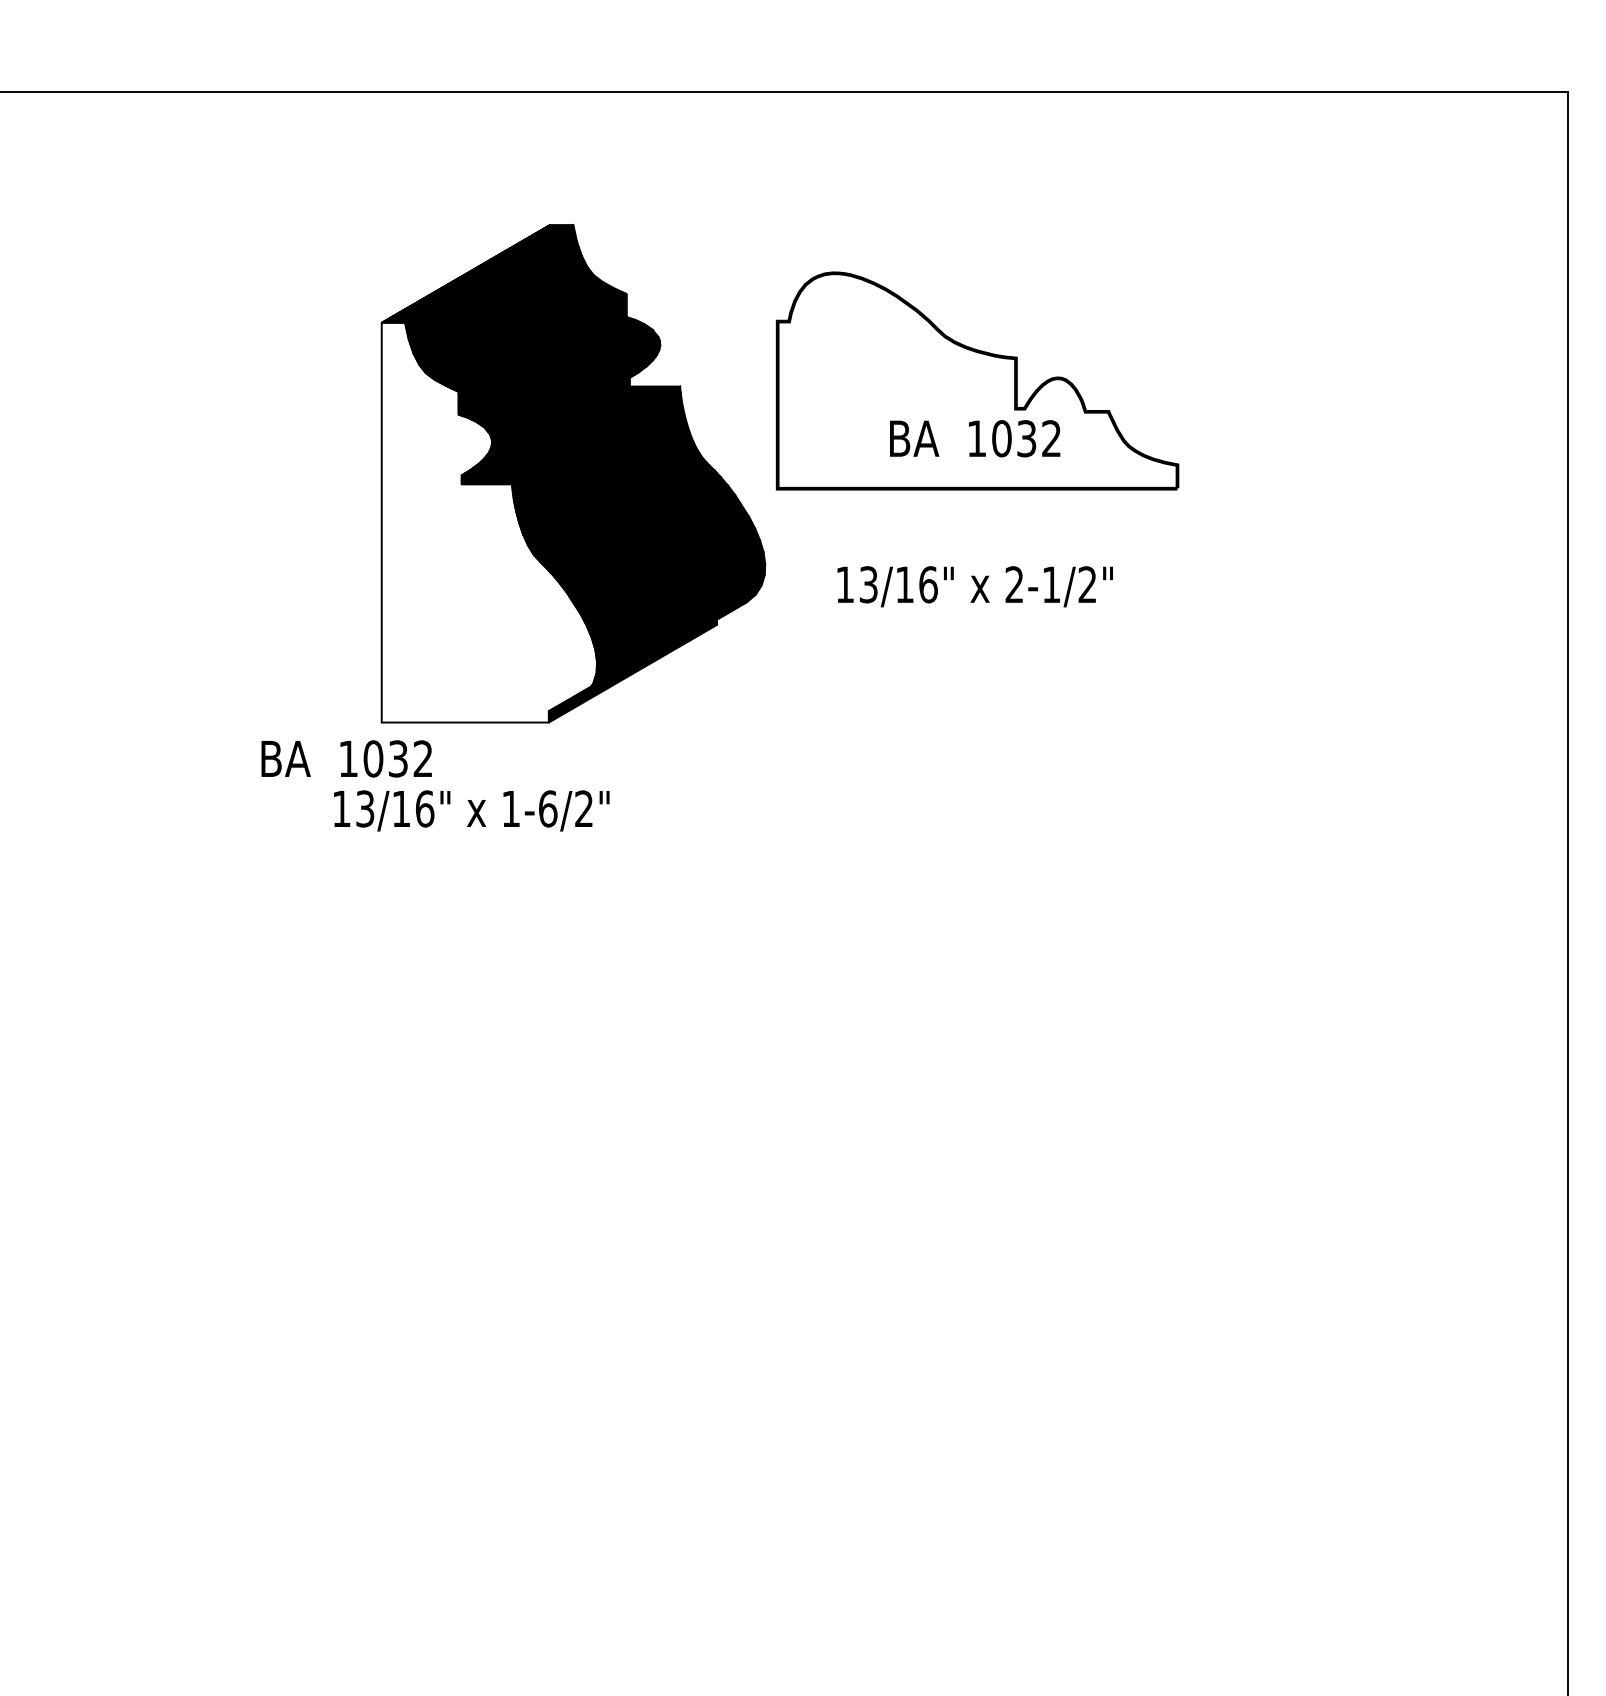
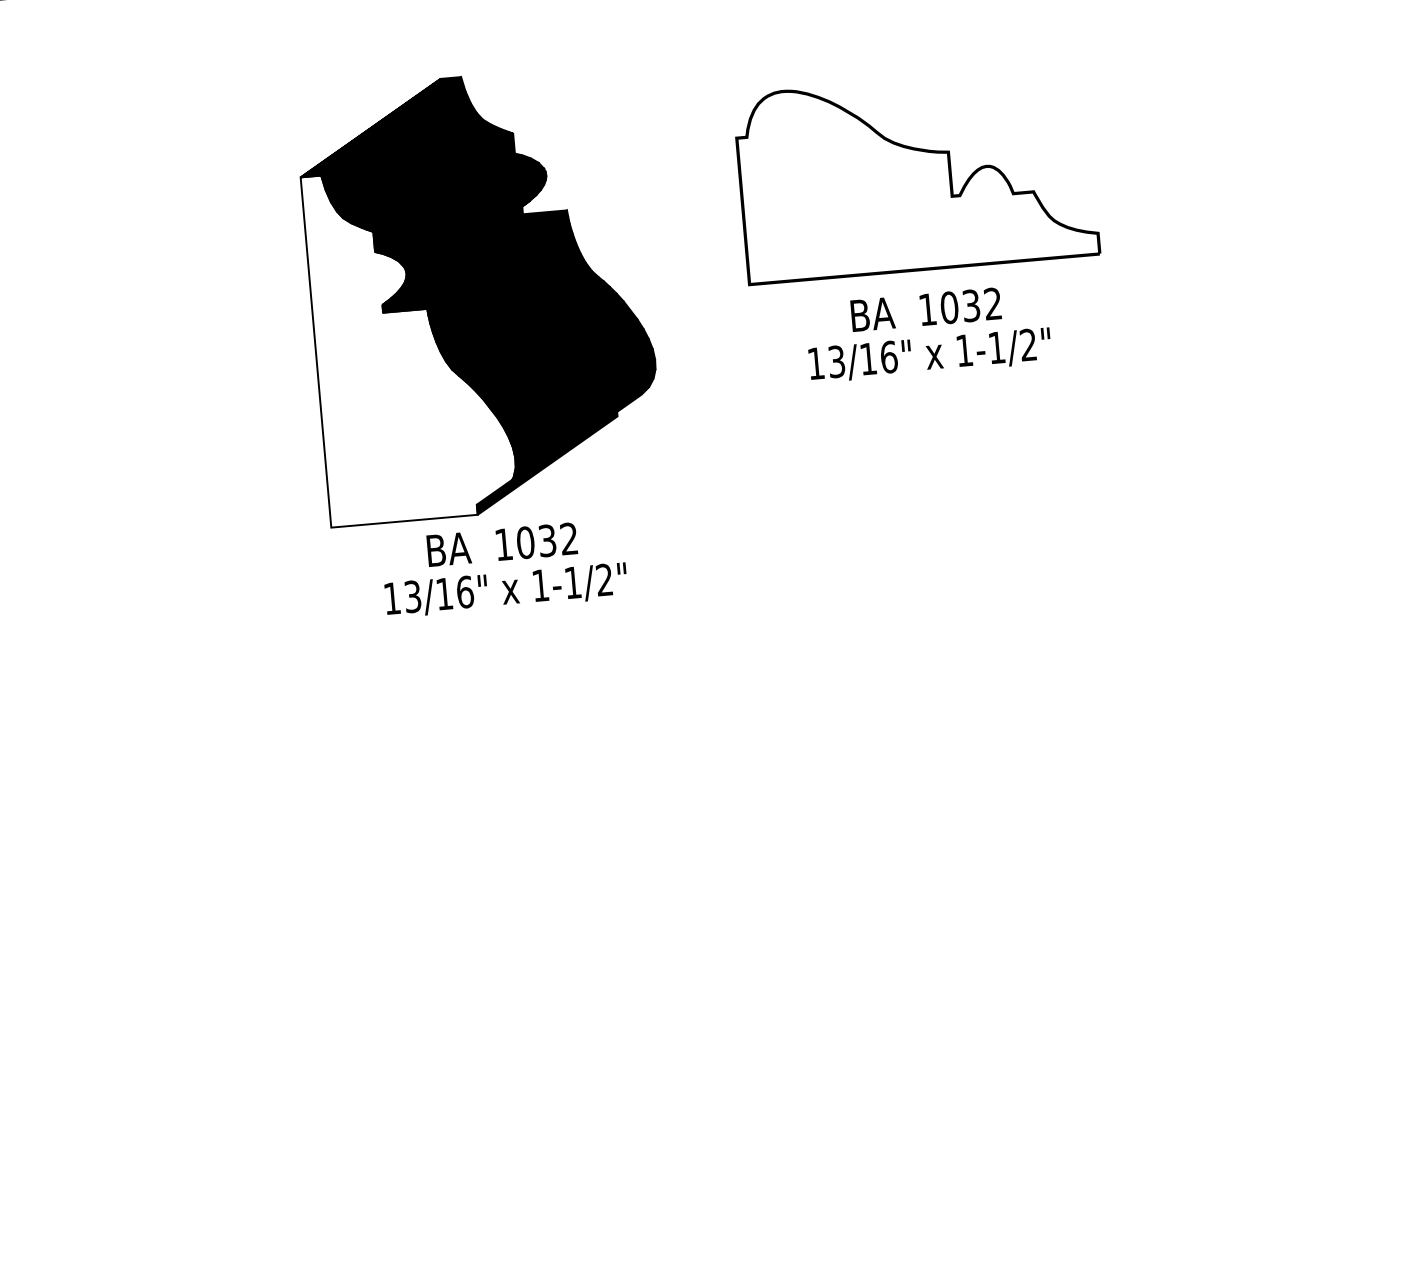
text: (975, 438) -> (926, 309), moved
part: (573, 473) -> (480, 294), moved
text: (1013, 584) -> (963, 350), 2-1/2" -> 1-1/2"
text: (346, 758) -> (502, 544), moved
text: (548, 808) -> (573, 582), 1-6/2" -> 1-1/2"

